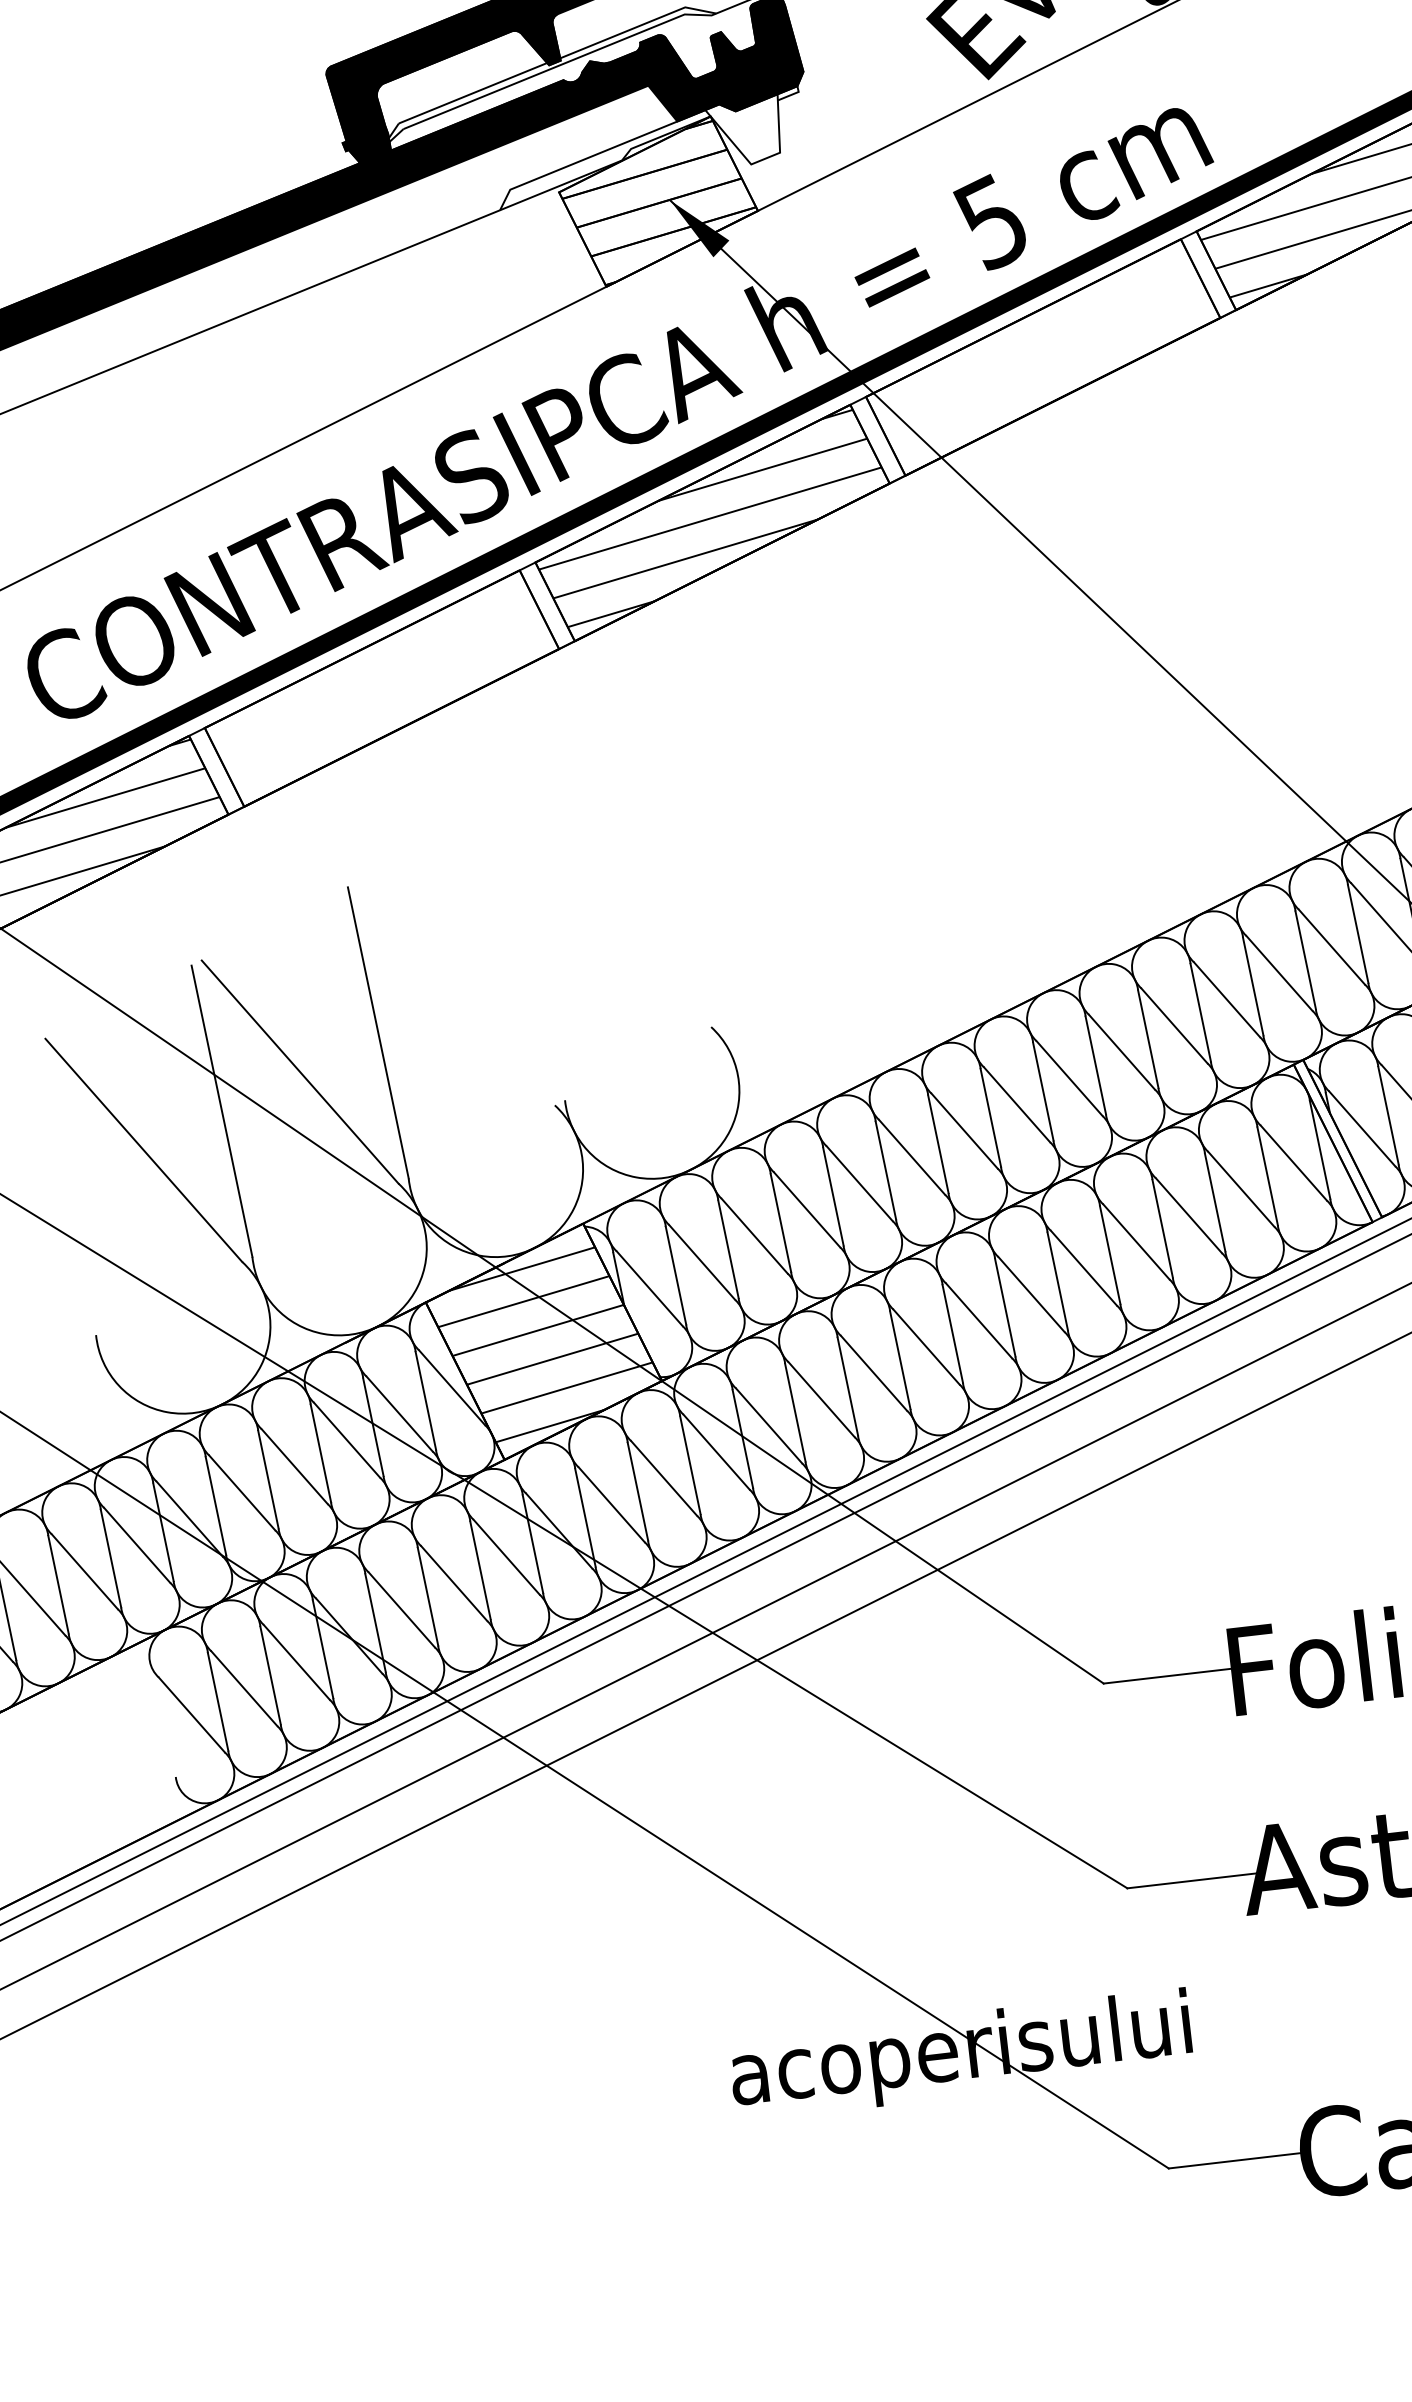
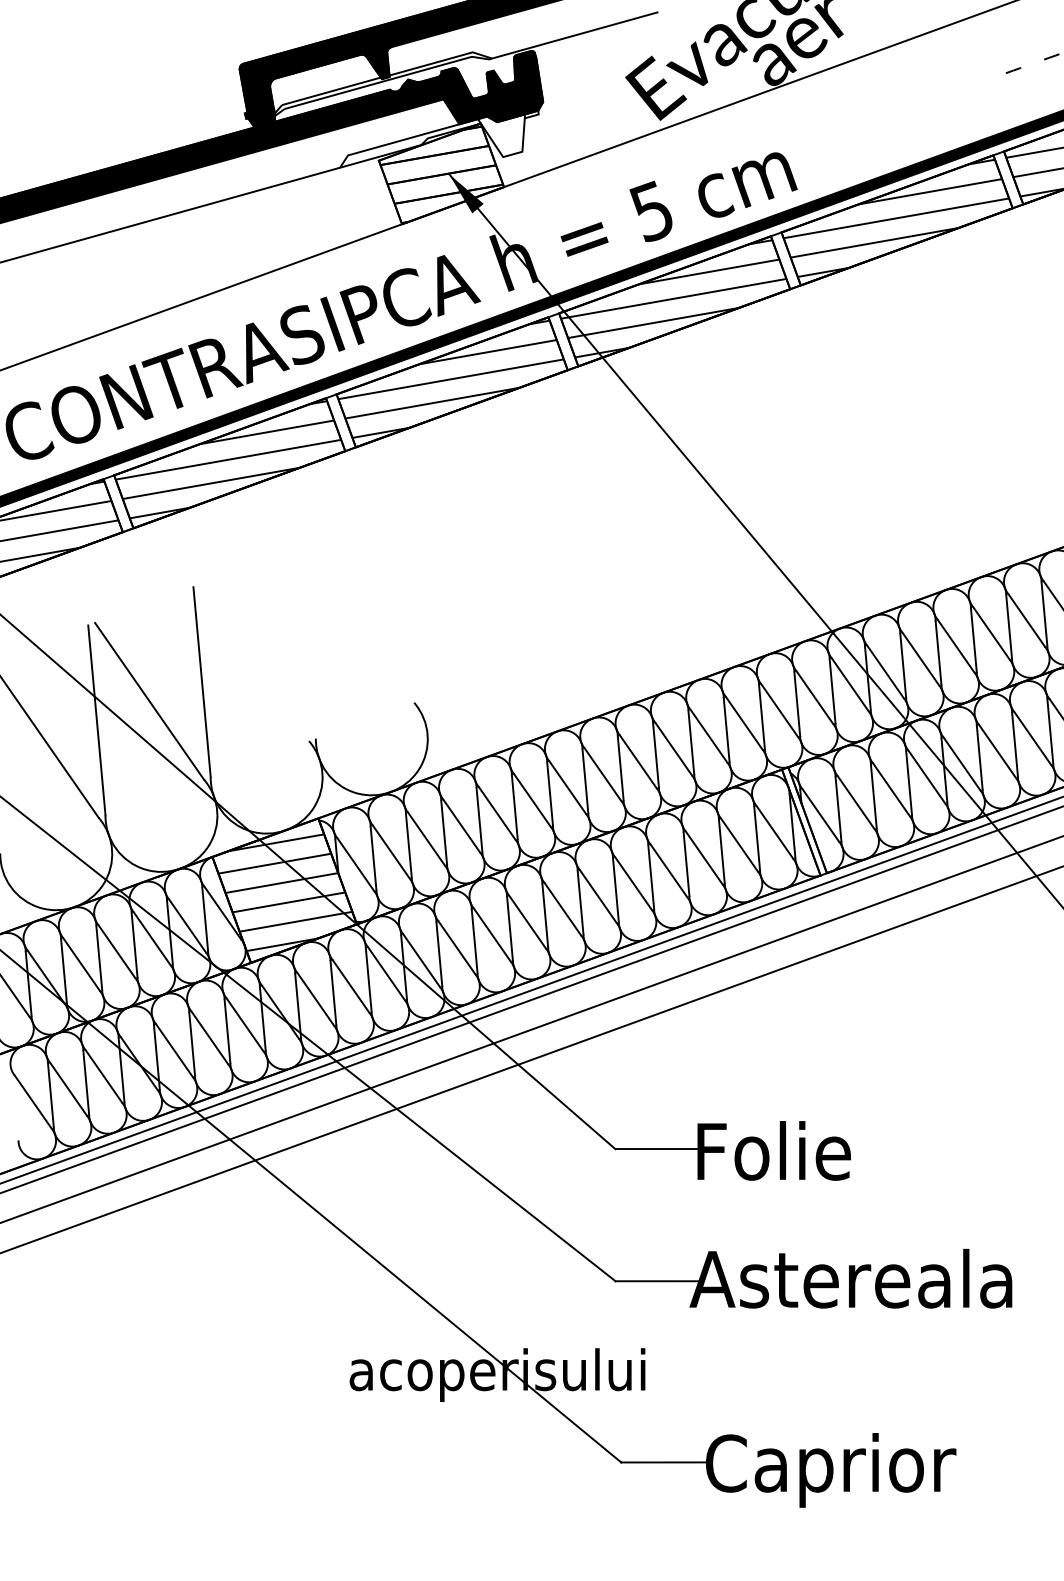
hatch: (1040, 353) -> (673, 298), added
hatch: (379, 682) -> (228, 459), added

